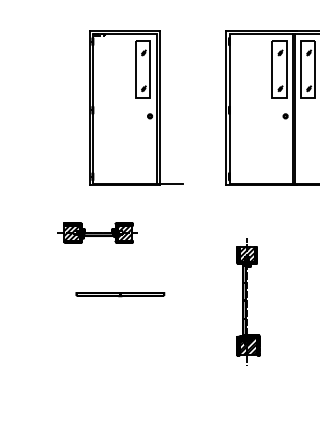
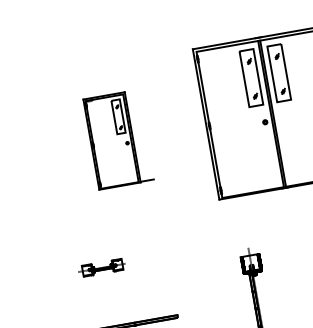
part: (136, 107) -> (118, 139), size x0.6
part: (97, 232) -> (102, 267), size x0.6
hatch: (246, 253) -> (250, 262), removed

